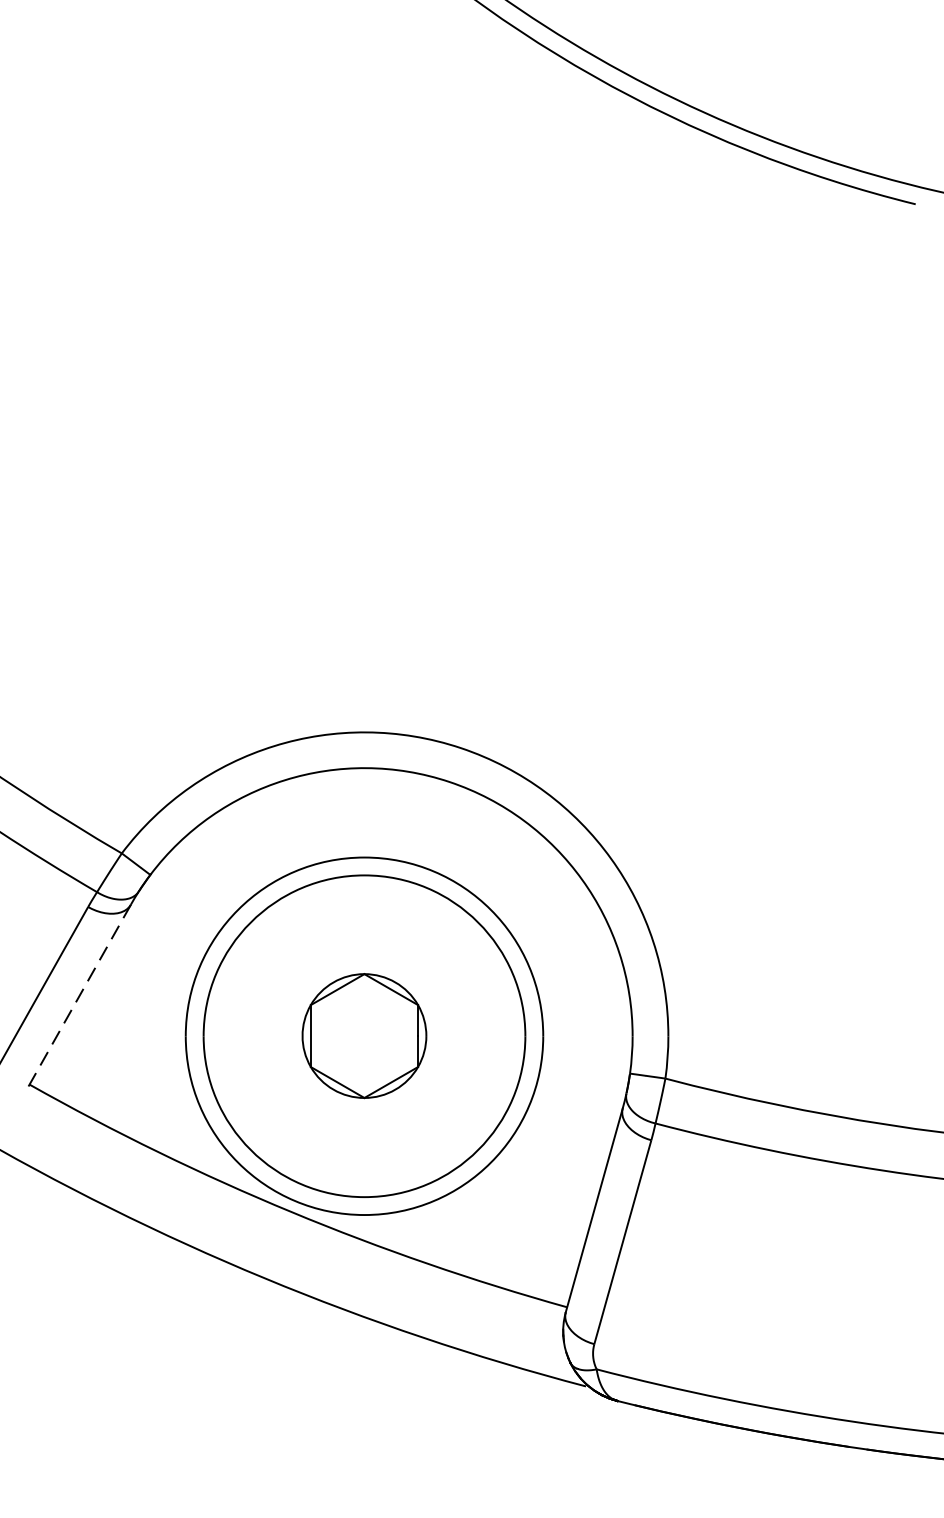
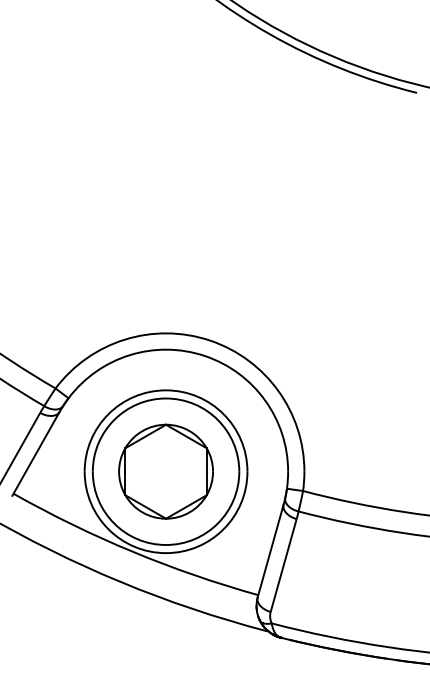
line: (77, 998) -> (35, 454), dashed -> solid
part: (363, 1035) -> (165, 471), size x1.67

